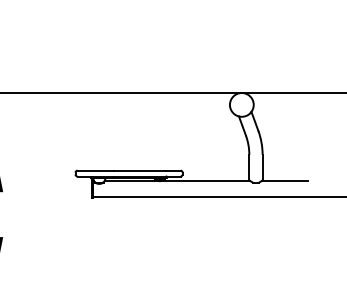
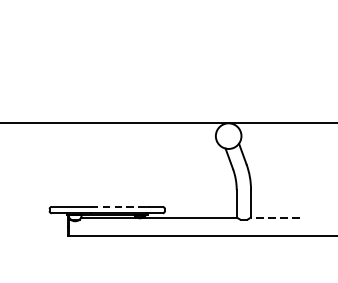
line: (140, 170) -> (119, 206), solid -> dashed
line: (284, 180) -> (274, 217), solid -> dashed

